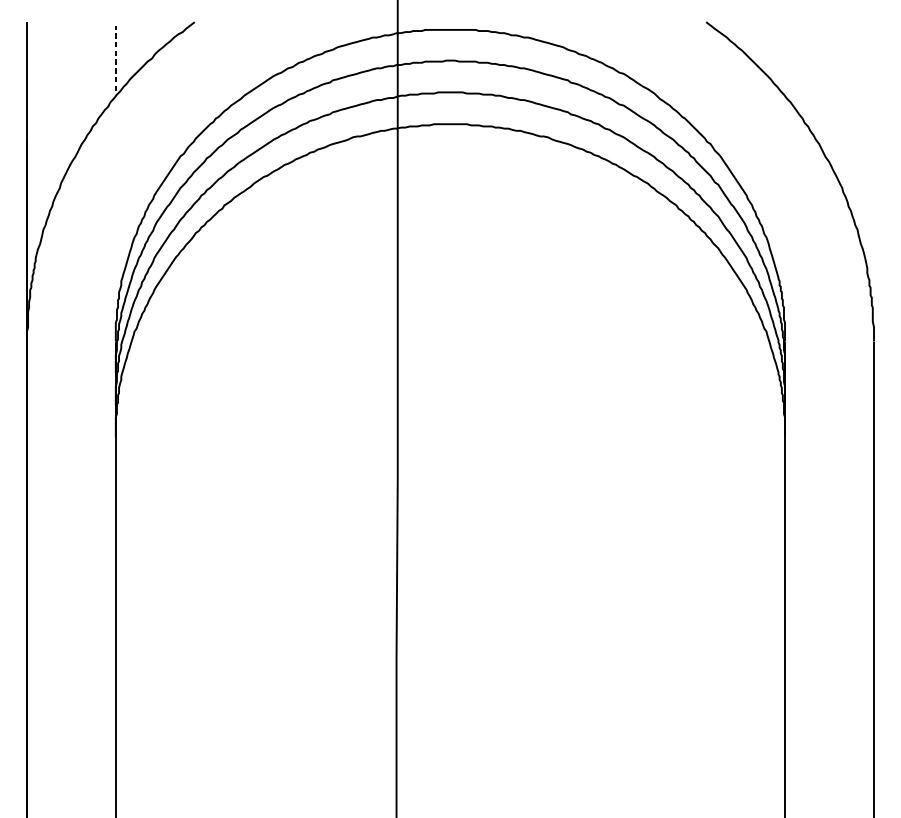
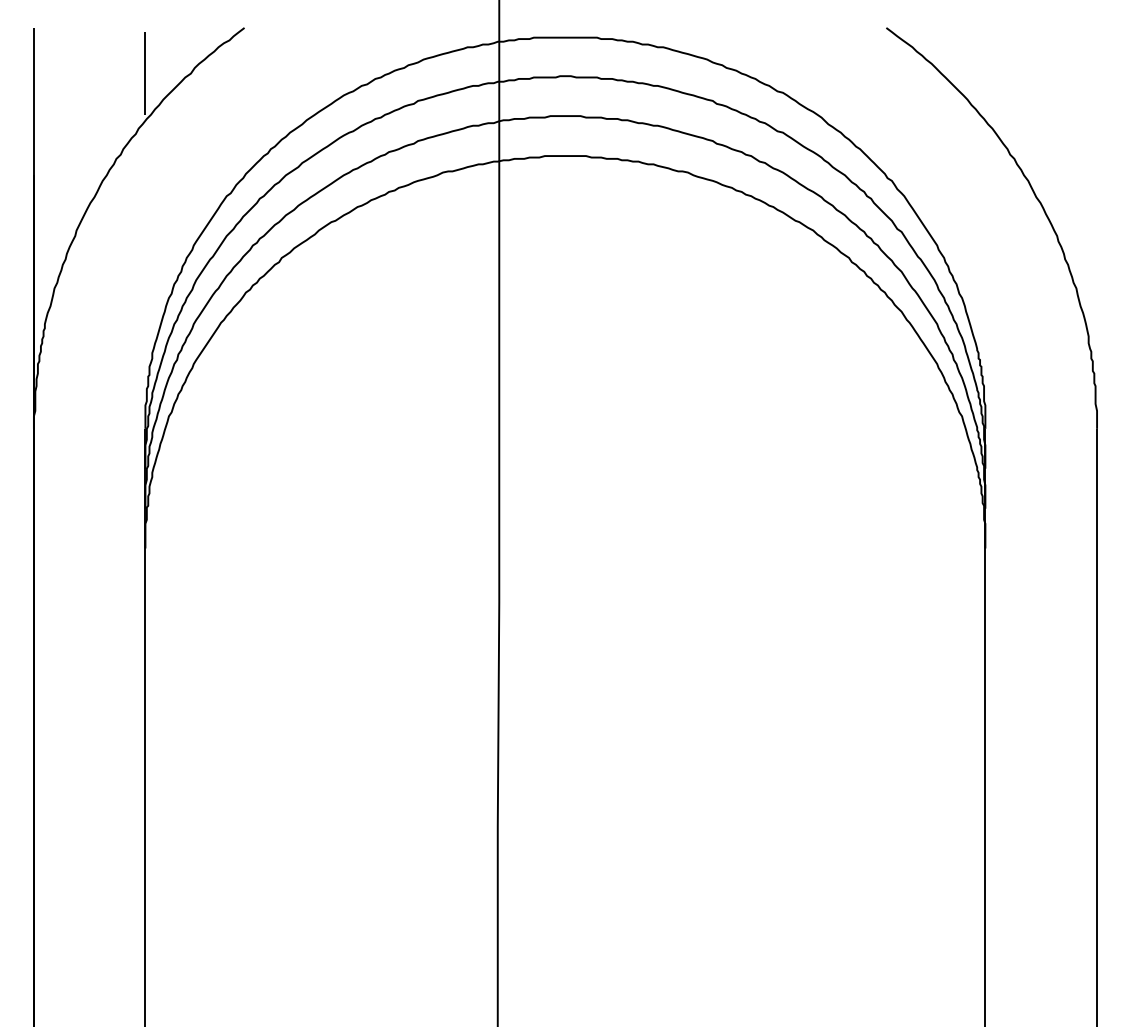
line: (115, 58) -> (145, 73), dashed -> solid

